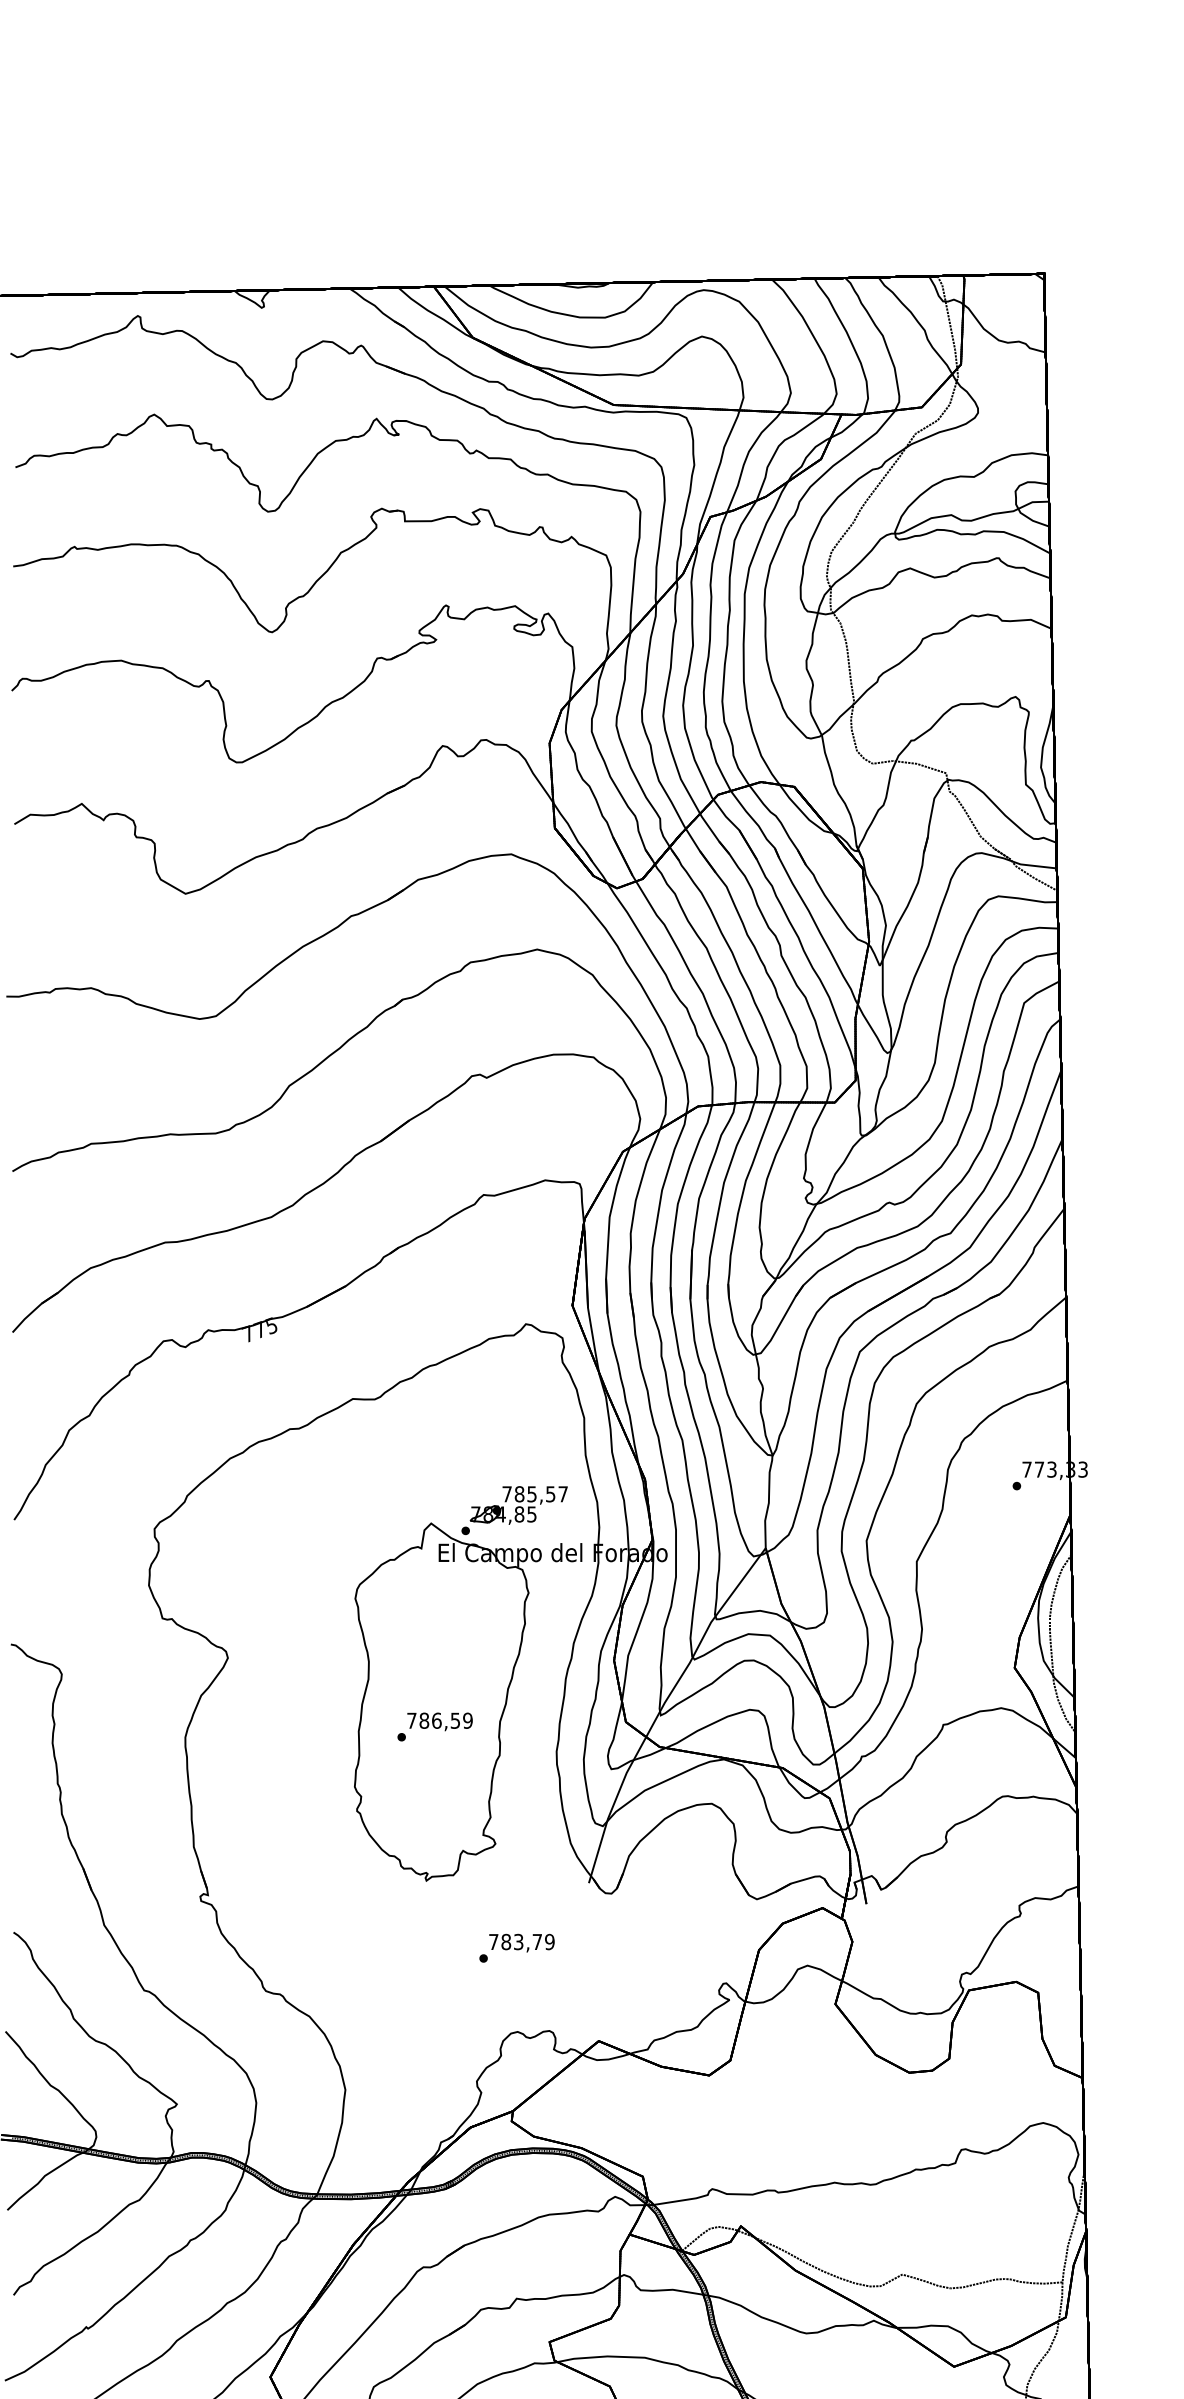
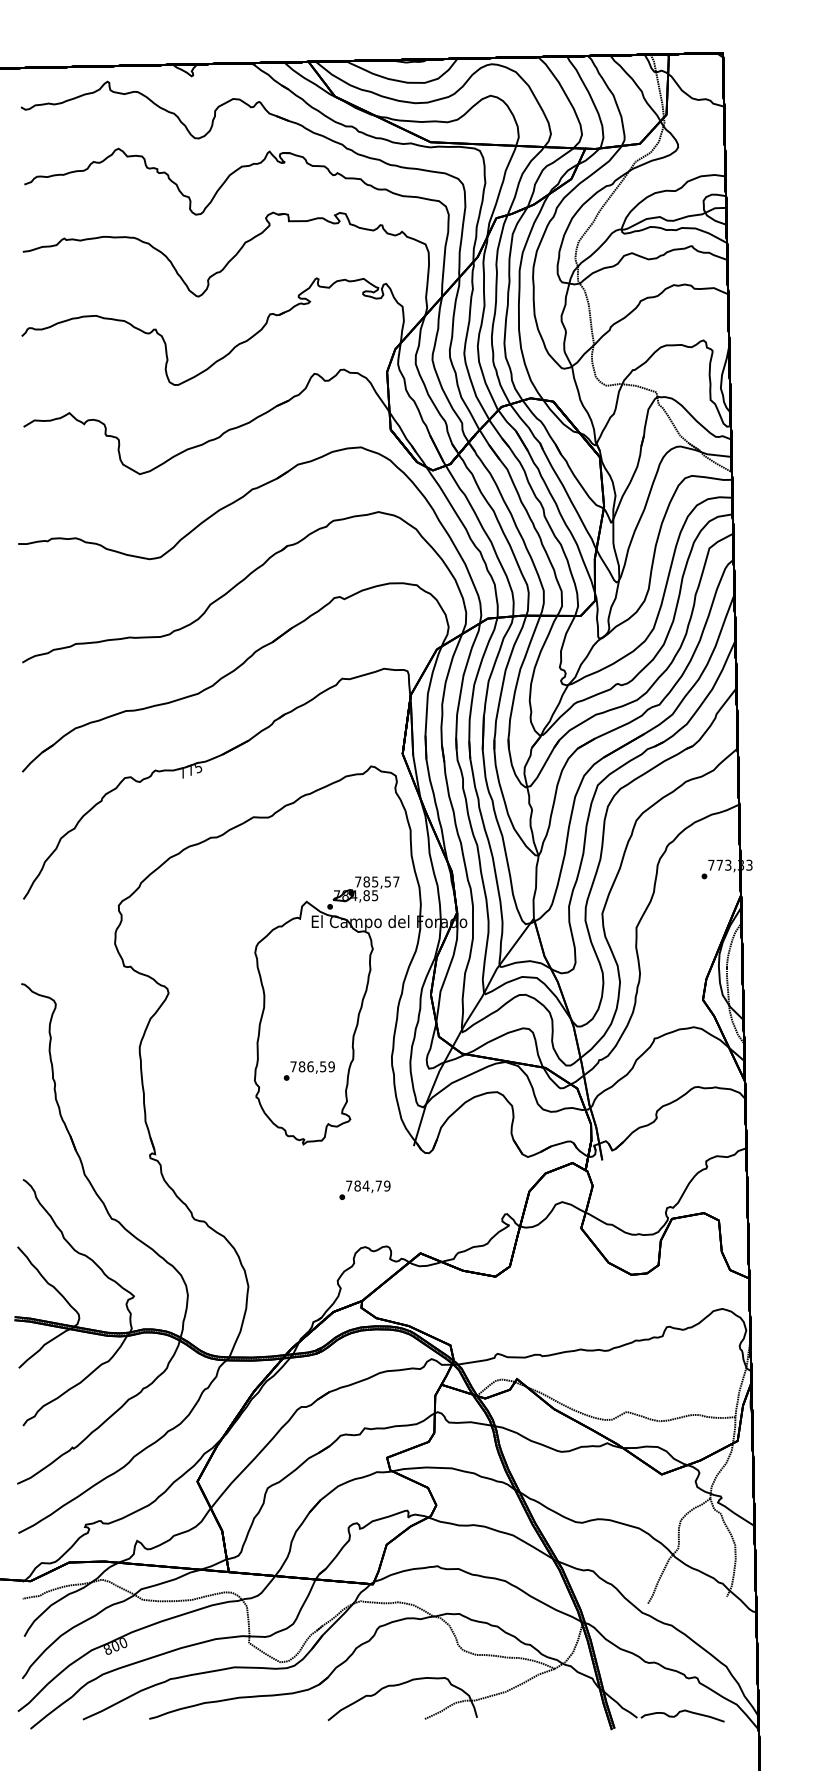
text: (433, 1726) -> (308, 1070), moved
text: (517, 1941) -> (365, 1185), 783,79 -> 784,79

